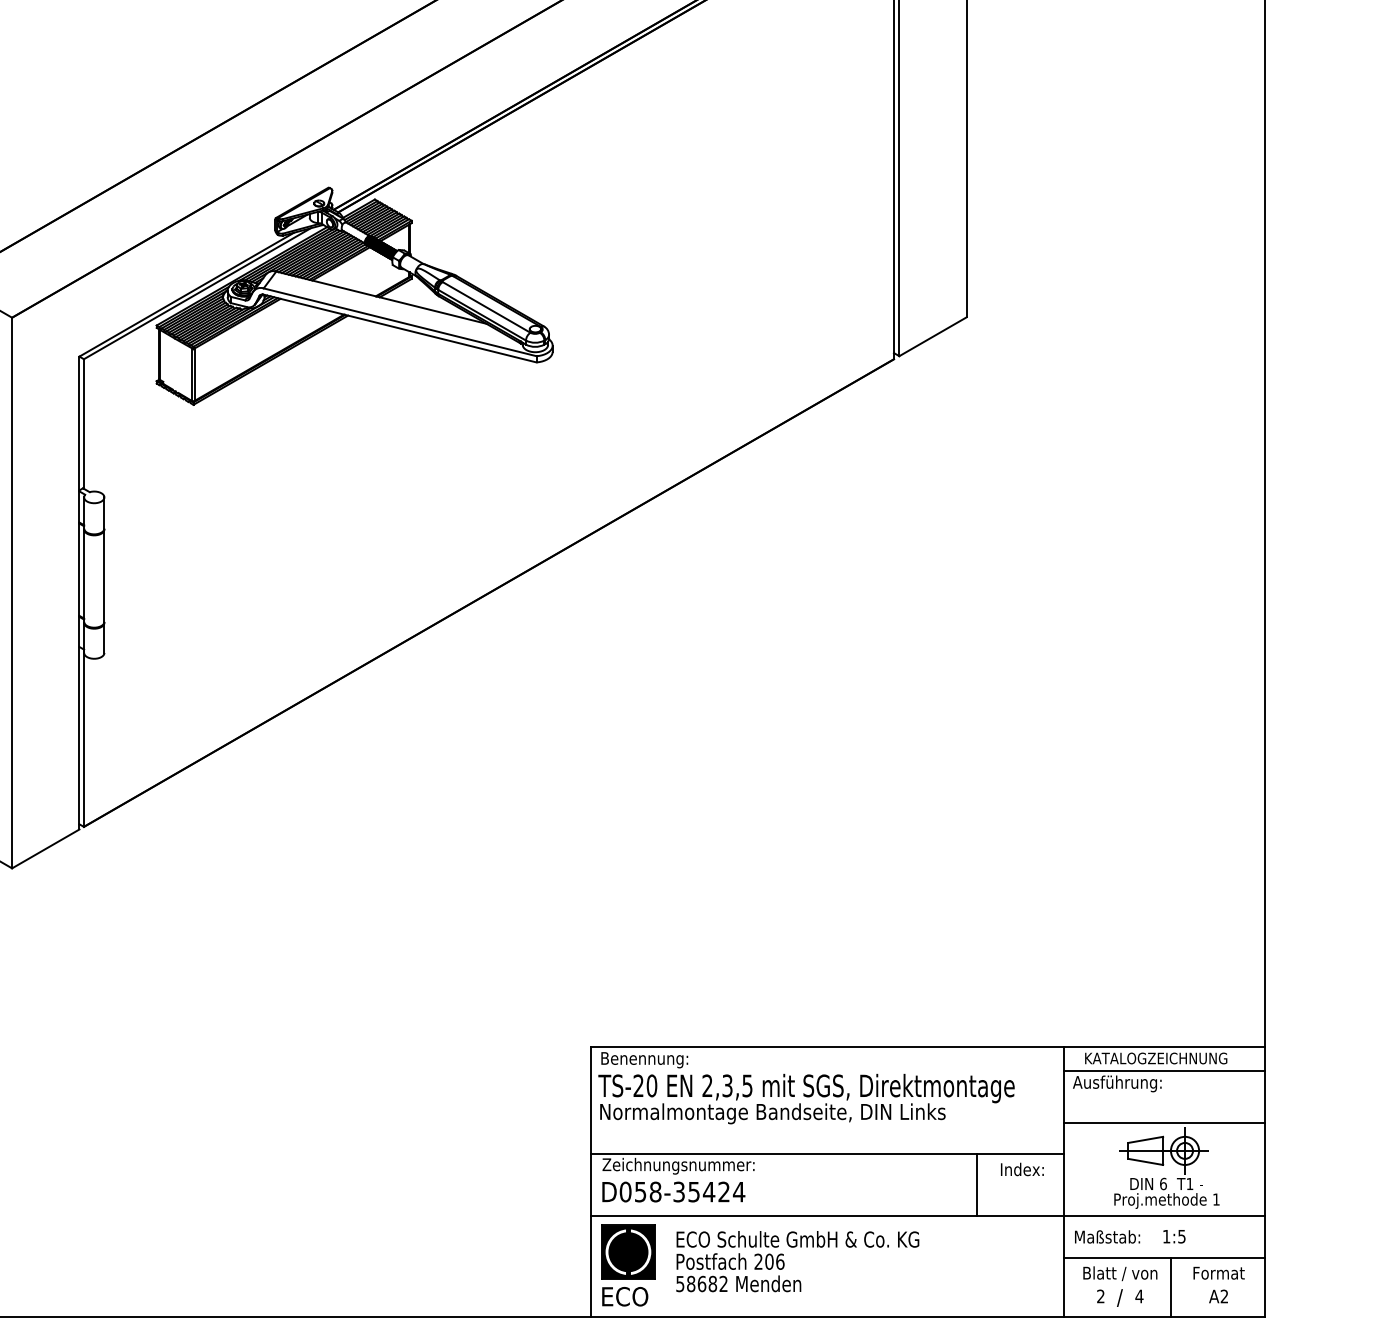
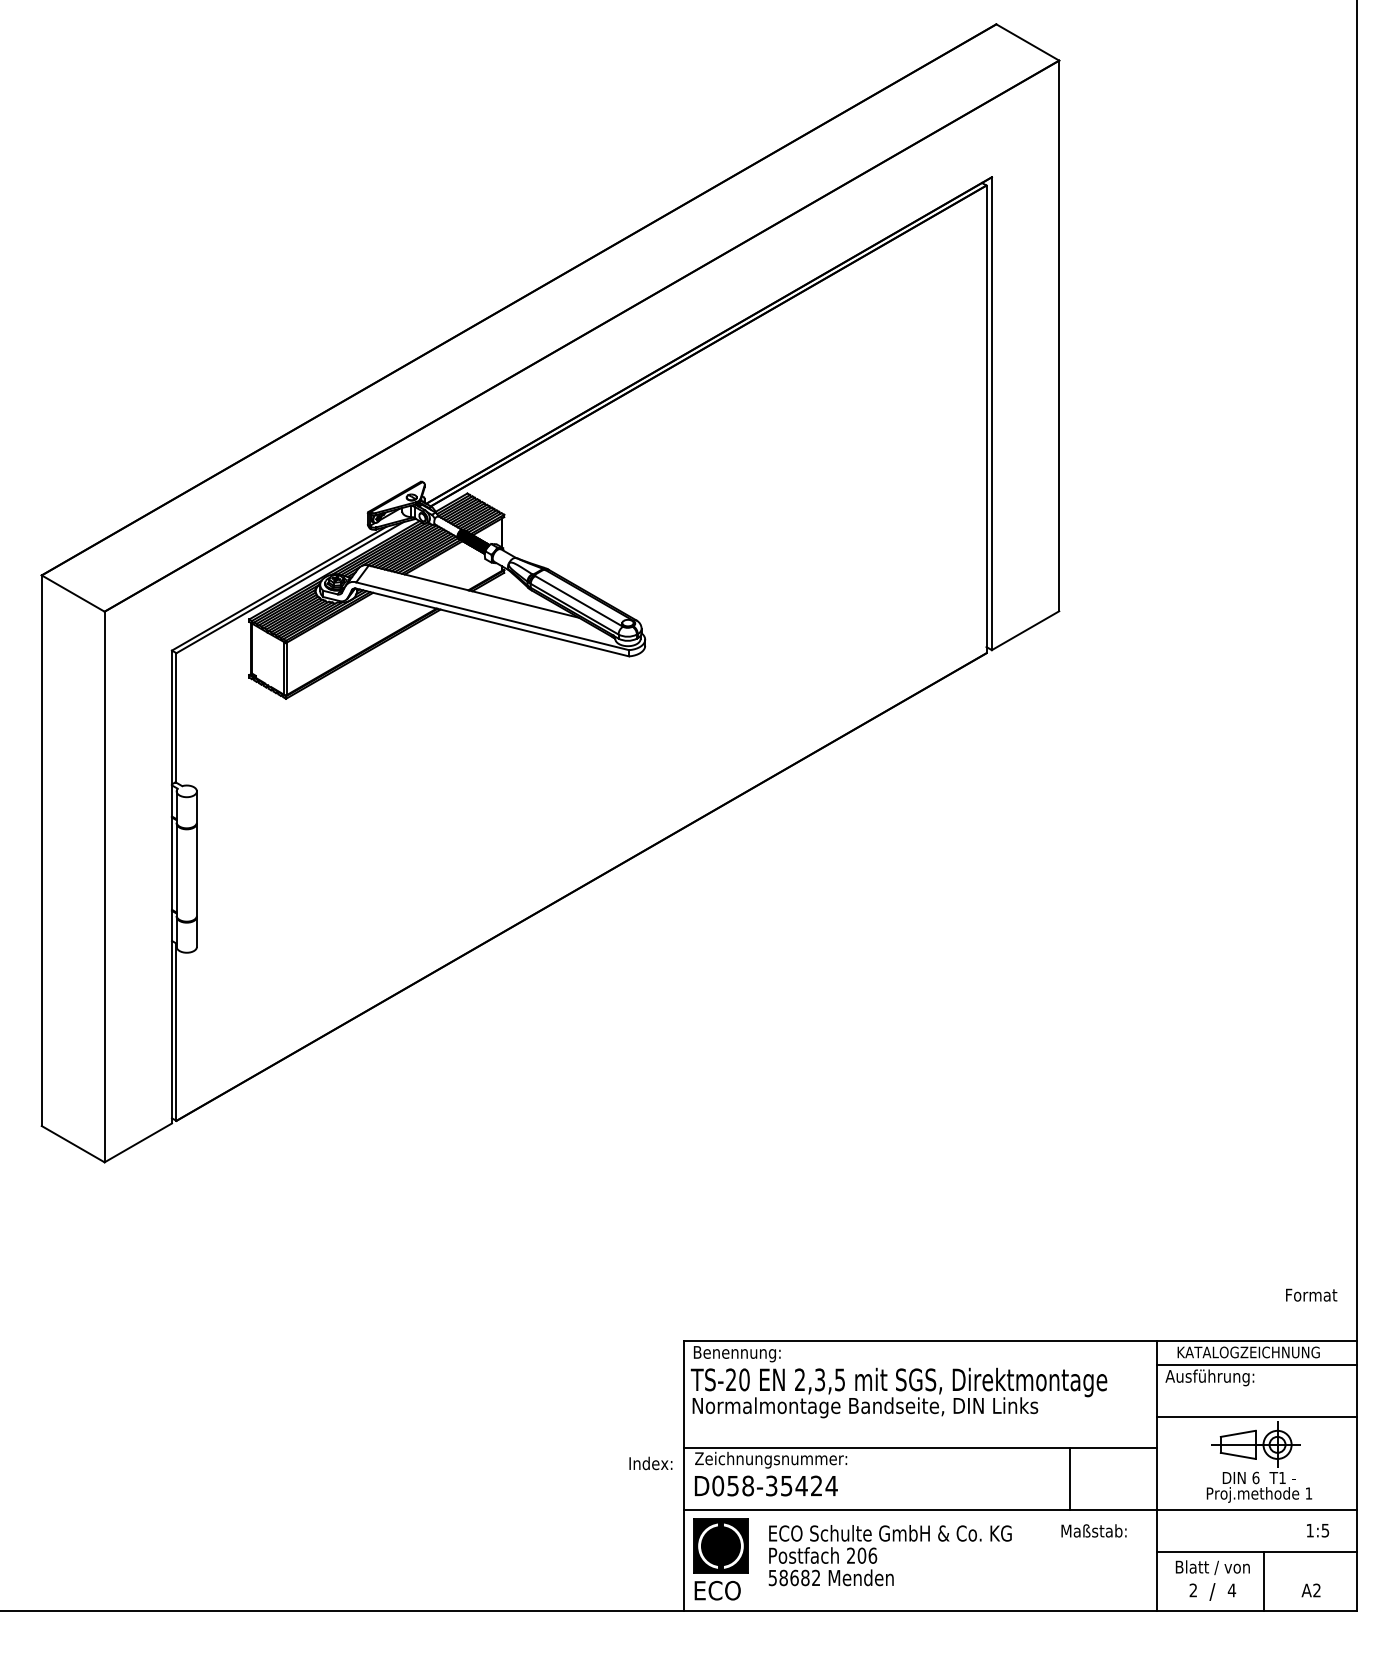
text: (1021, 1169) -> (650, 1463), moved
text: (1106, 1236) -> (1093, 1530), moved
text: (1174, 1236) -> (1318, 1530), moved
text: (1218, 1272) -> (1311, 1294), moved

